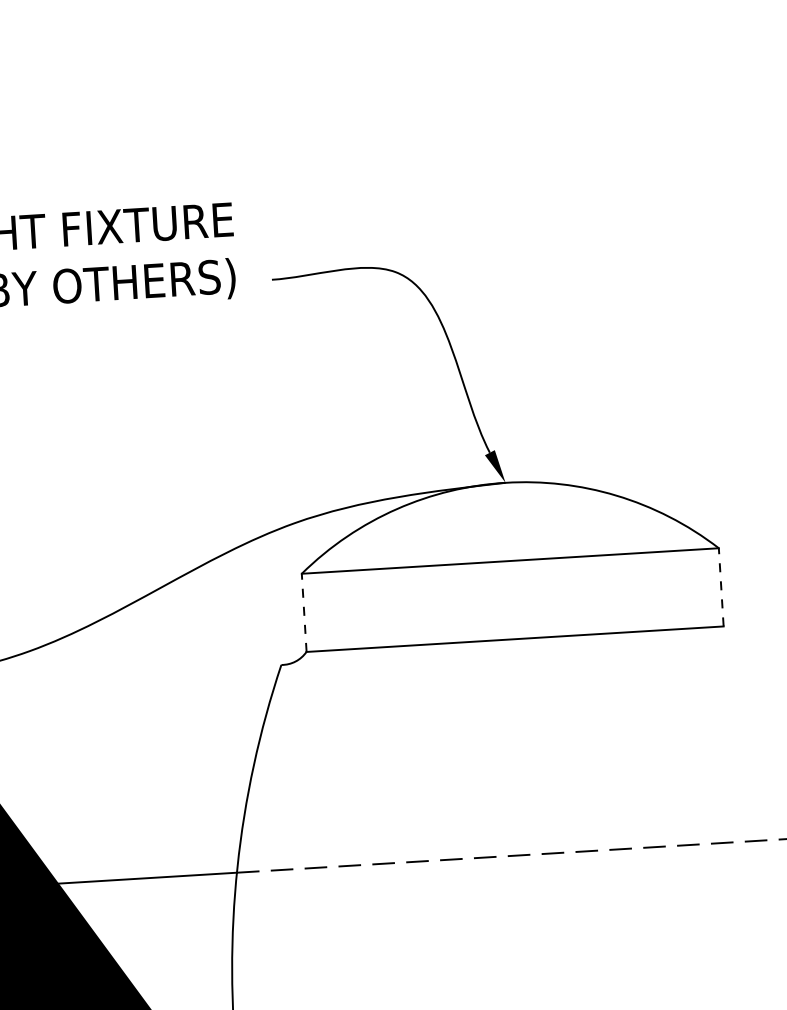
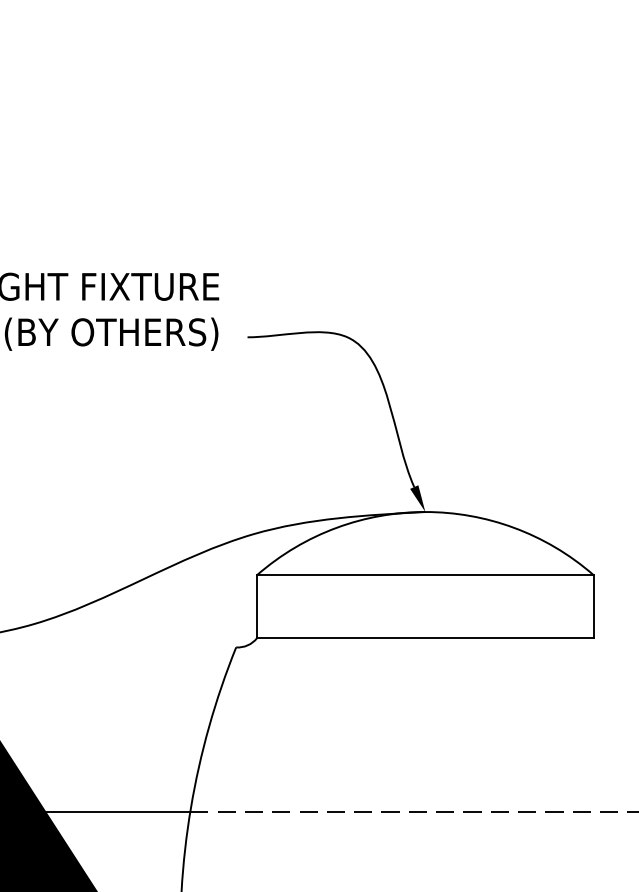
line: (721, 587) -> (593, 606), dashed -> solid
line: (304, 612) -> (257, 606), dashed -> solid

